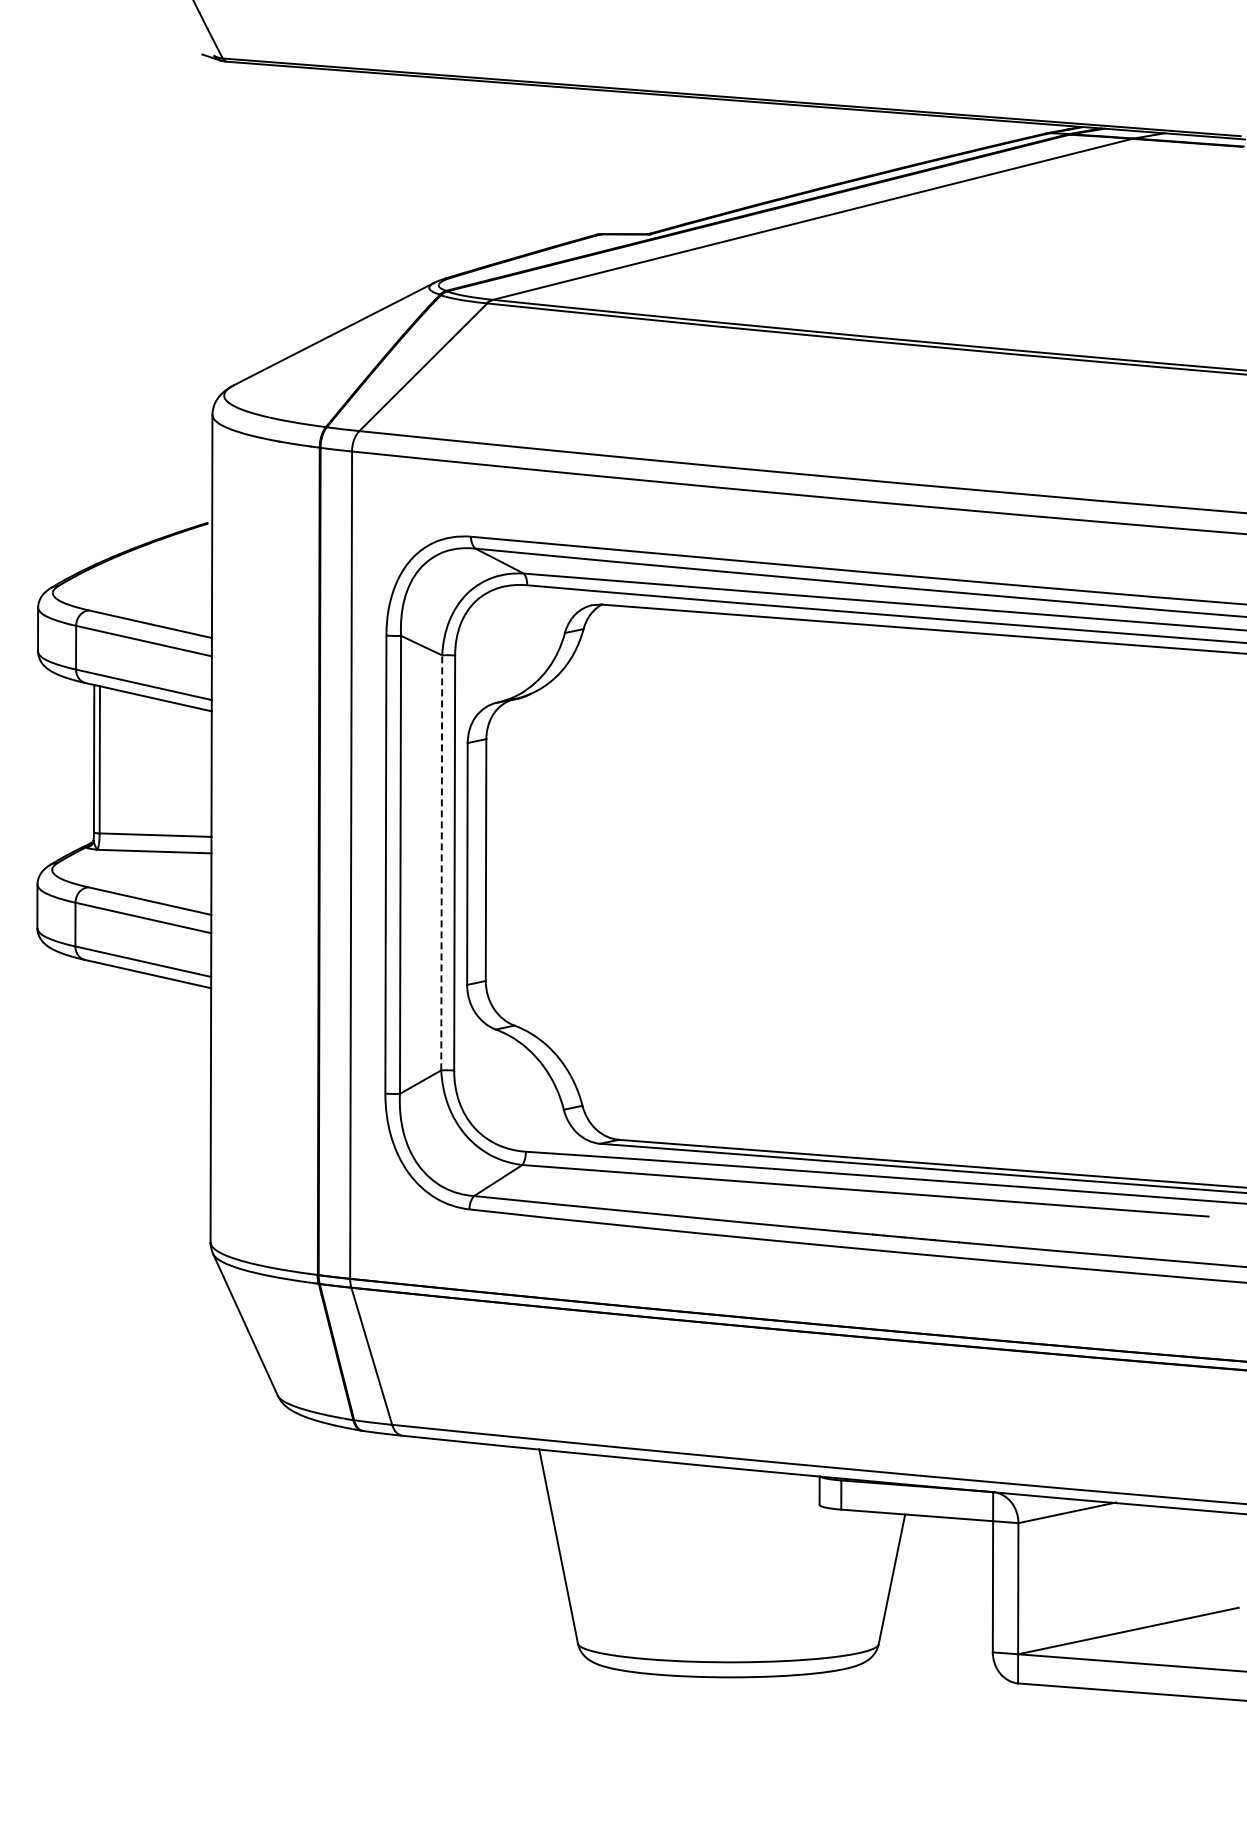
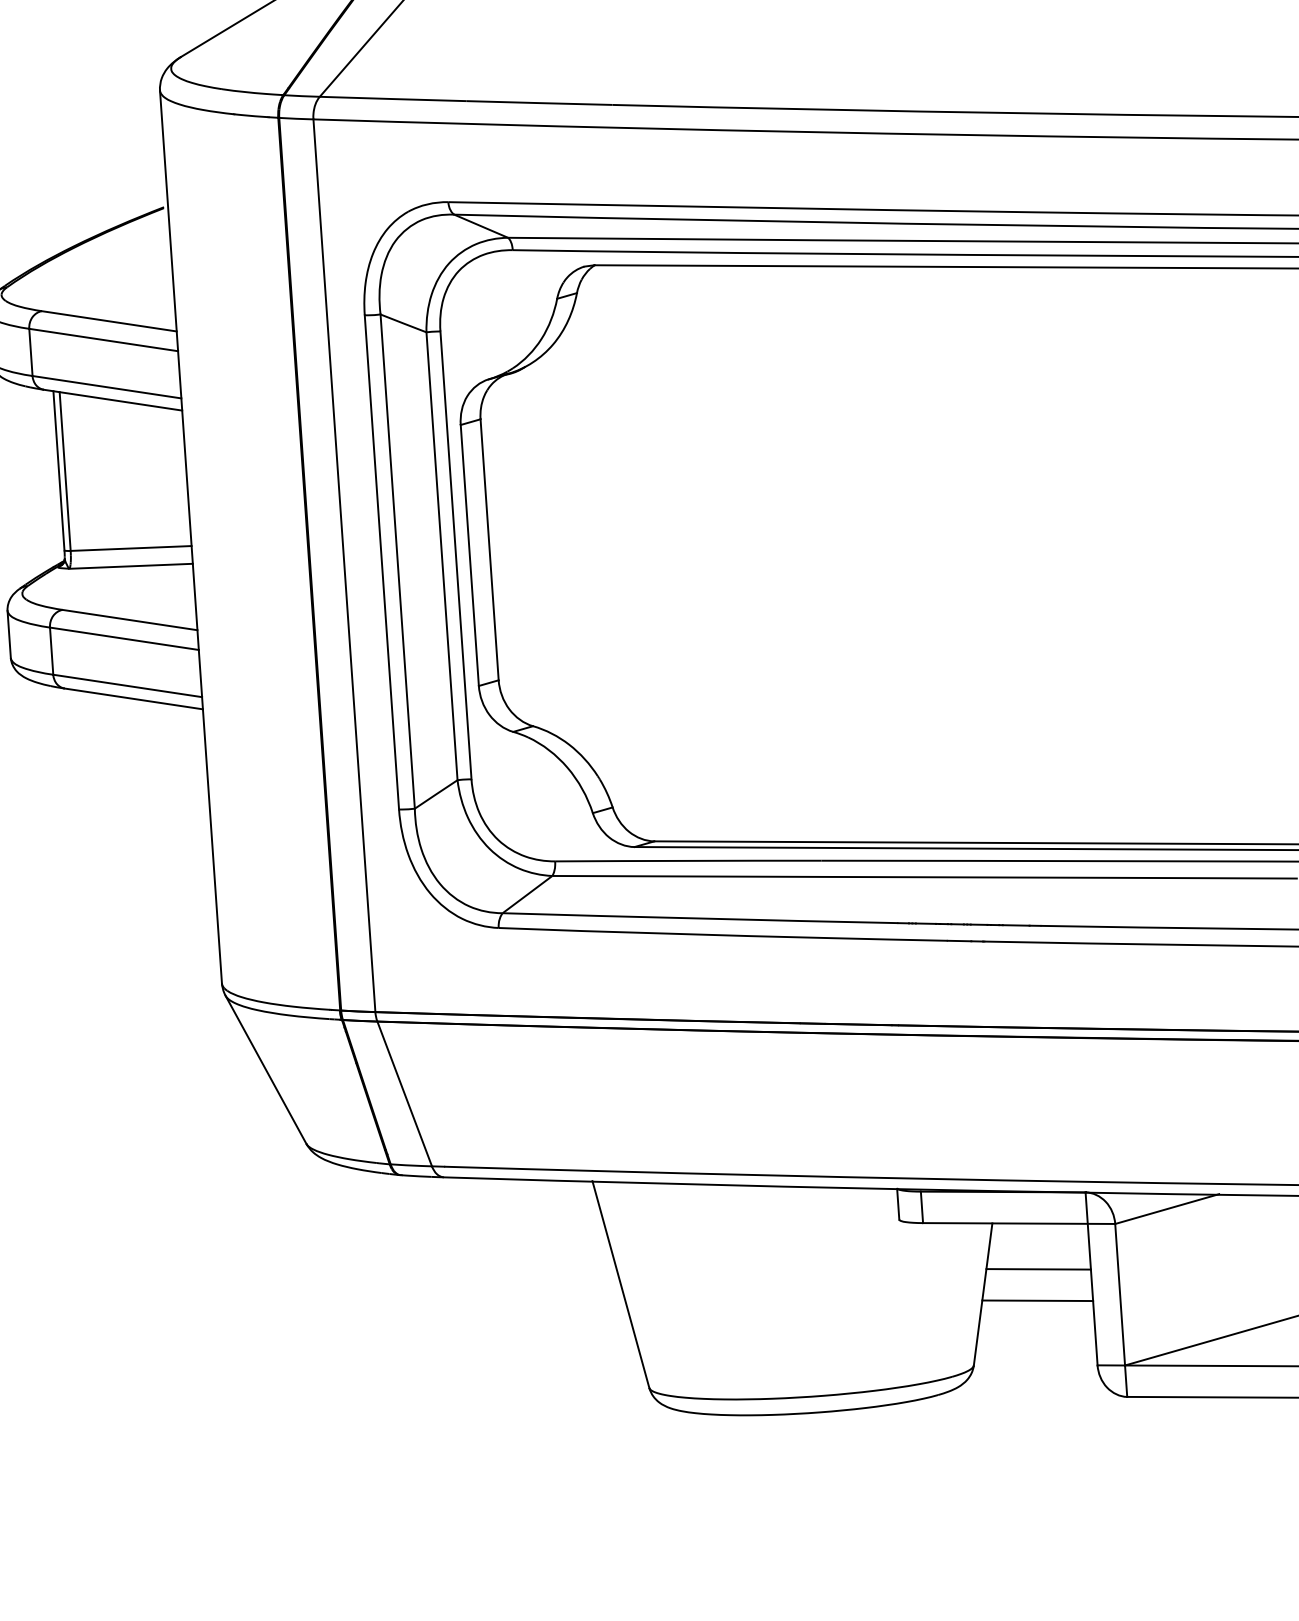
line: (441, 862) -> (441, 555), dashed -> solid
line: (944, 1559) -> (1038, 1268), added
line: (941, 1588) -> (1037, 1300), added

